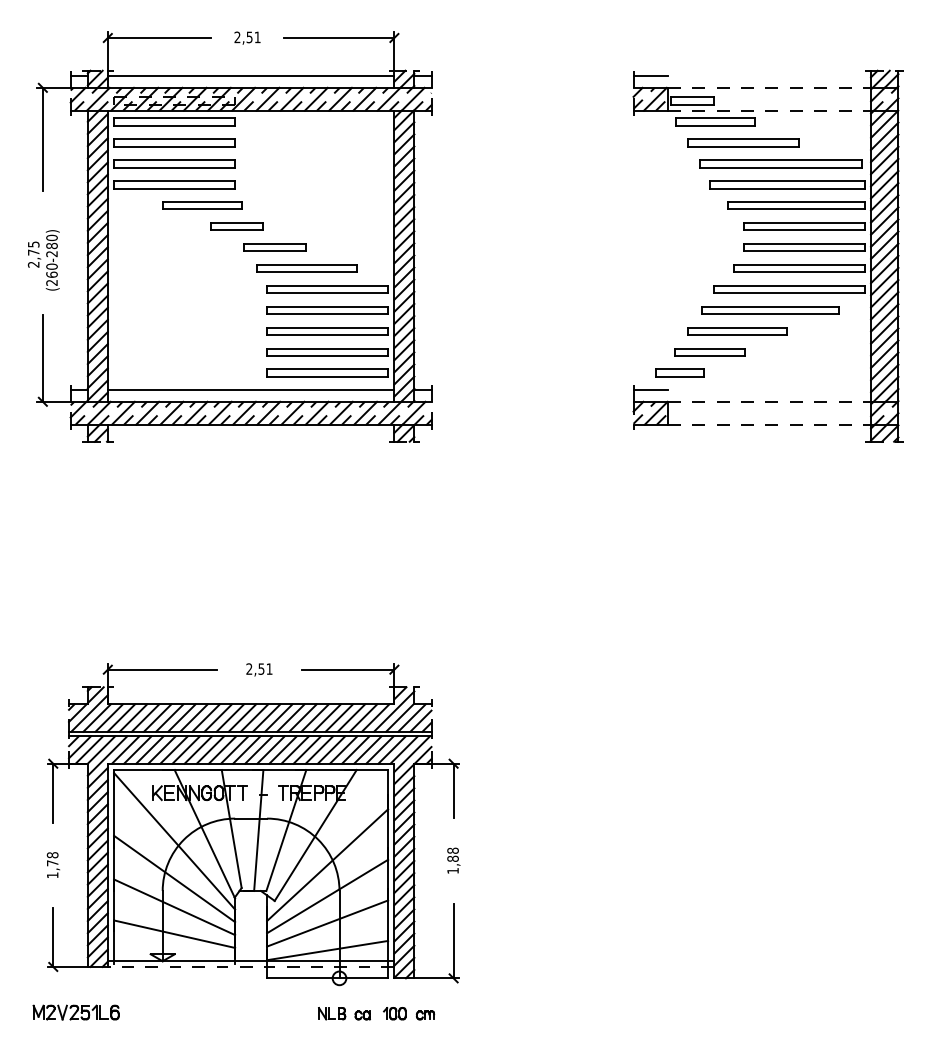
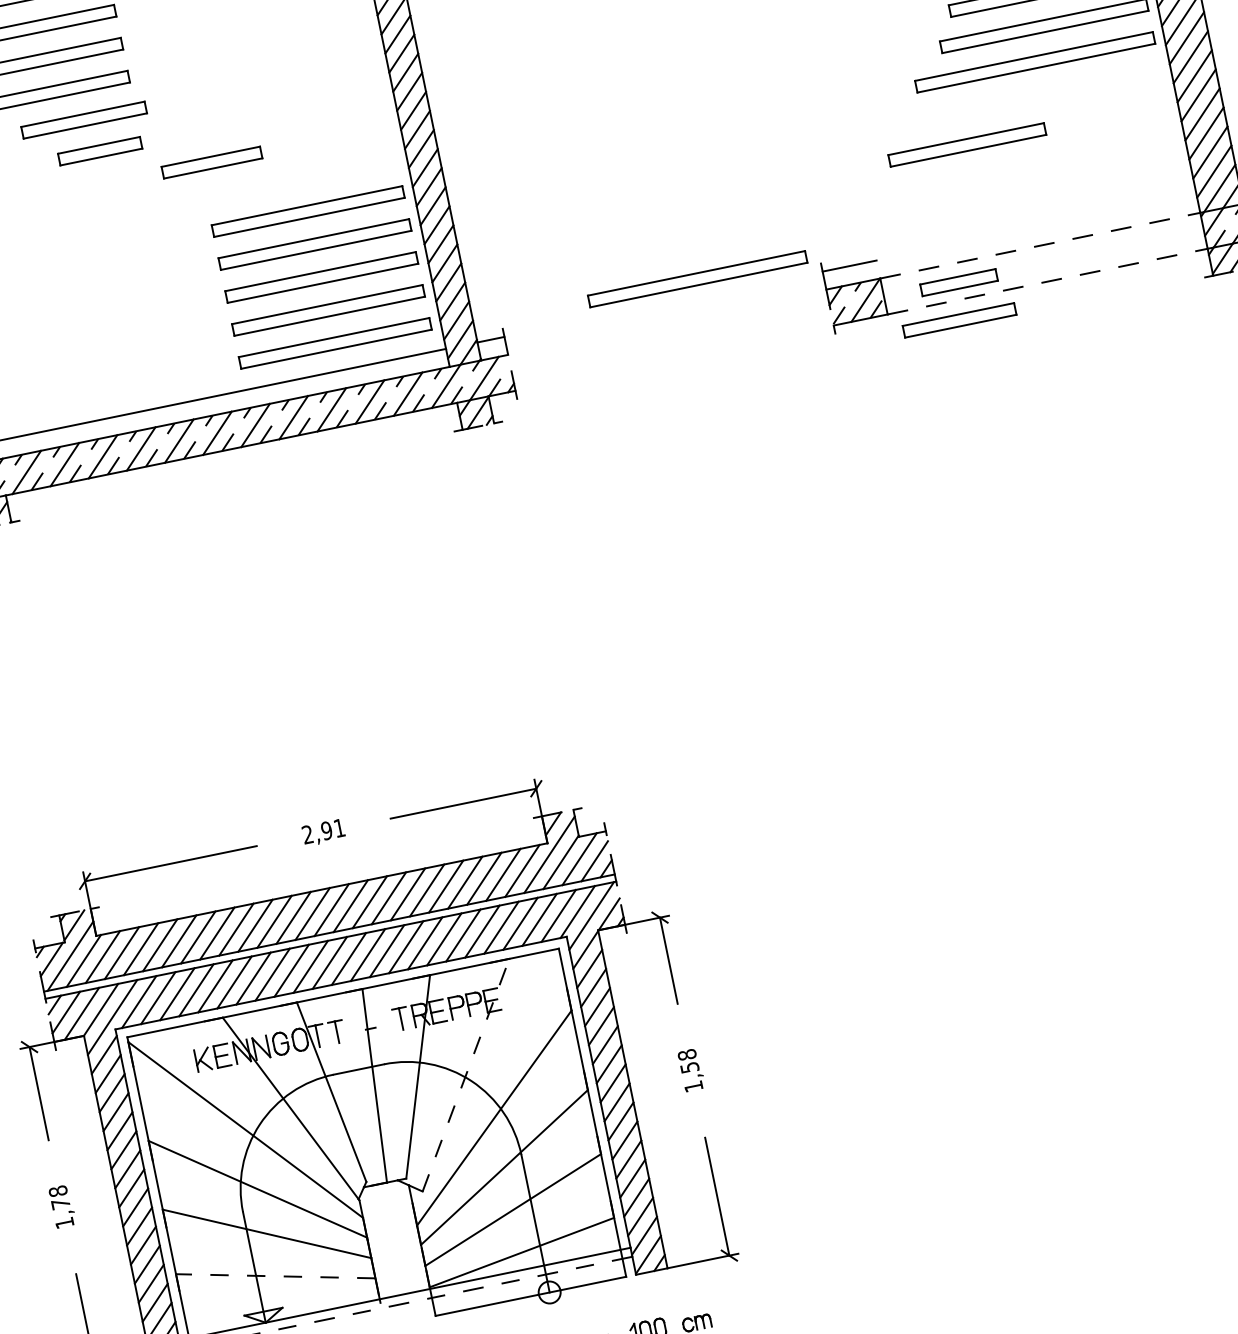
part: (236, 226) -> (98, 151), moved
part: (306, 268) -> (268, 185), removed
part: (770, 310) -> (697, 279), moved
part: (709, 352) -> (959, 320), moved
part: (679, 372) -> (957, 281), moved
text: (261, 668) -> (326, 829), 2,51 -> 2,91
line: (316, 835) -> (467, 1074), solid -> dashed
text: (452, 858) -> (688, 1067), 1,88 -> 1,58
line: (174, 934) -> (275, 1276), solid -> dashed

